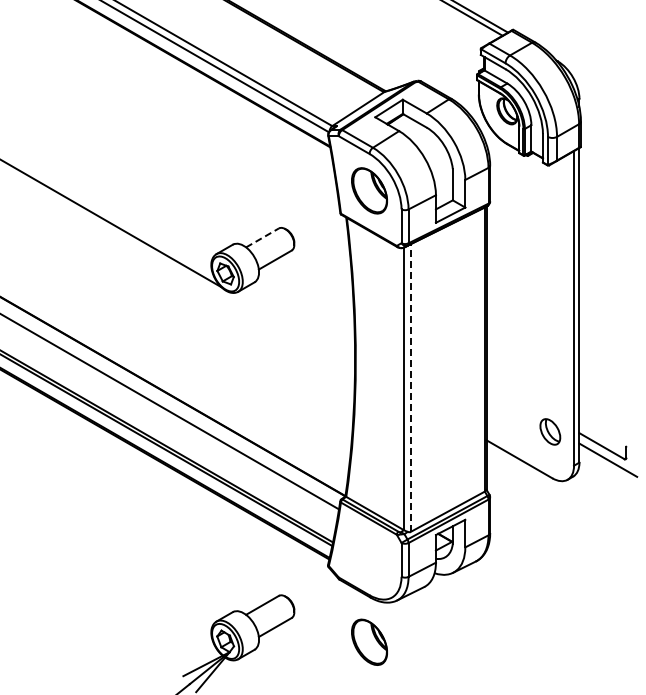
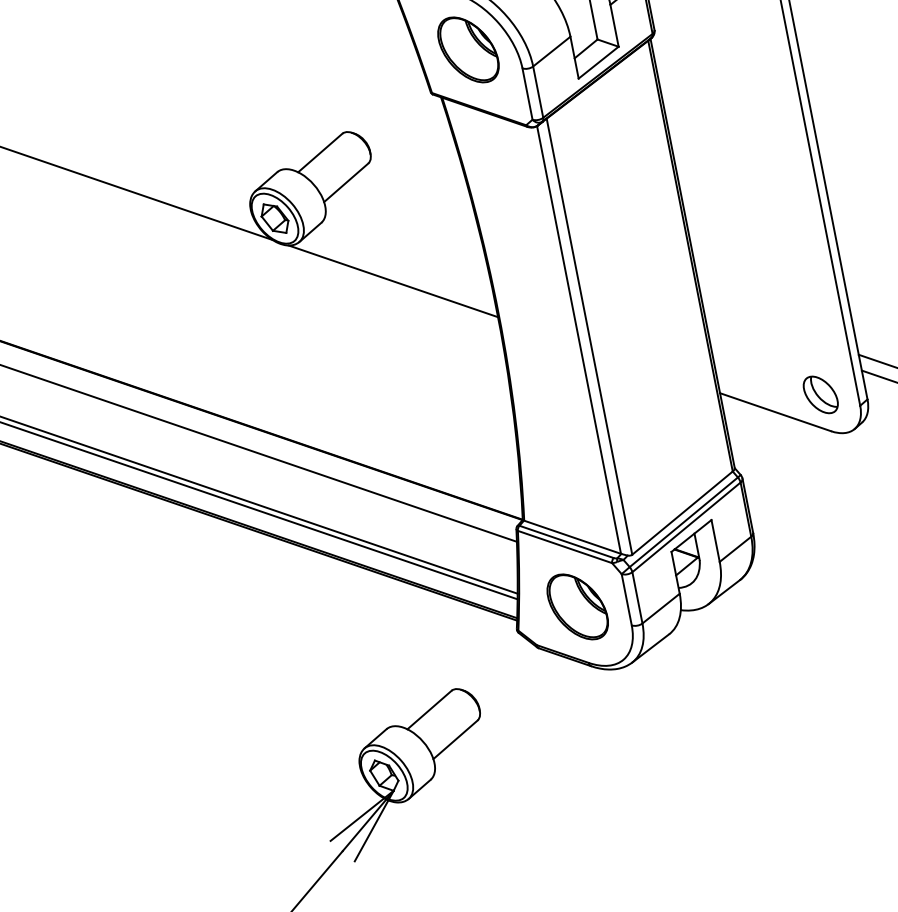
line: (262, 237) -> (320, 152), dashed -> solid
line: (292, 328) -> (392, 281), added
line: (410, 388) -> (589, 337), dashed -> solid
part: (550, 431) -> (820, 394), moved
part: (369, 641) -> (577, 605), moved

